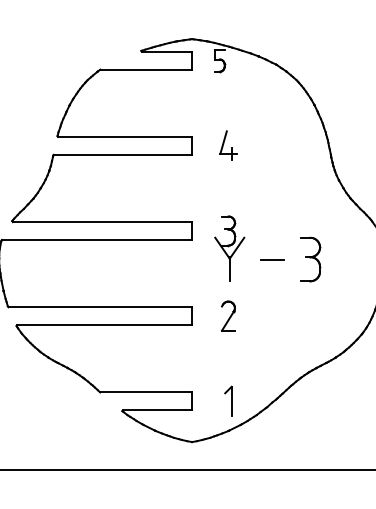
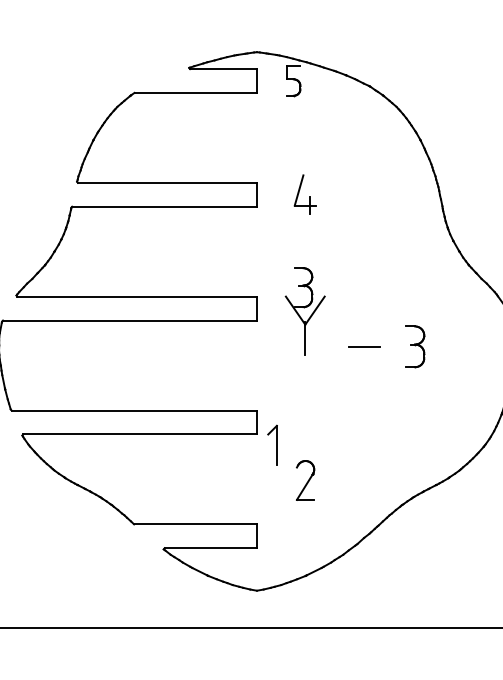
part: (229, 248) -> (304, 311), moved
part: (310, 259) -> (415, 346), size x0.7
part: (228, 316) -> (305, 480), moved
part: (228, 400) -> (272, 444), moved

